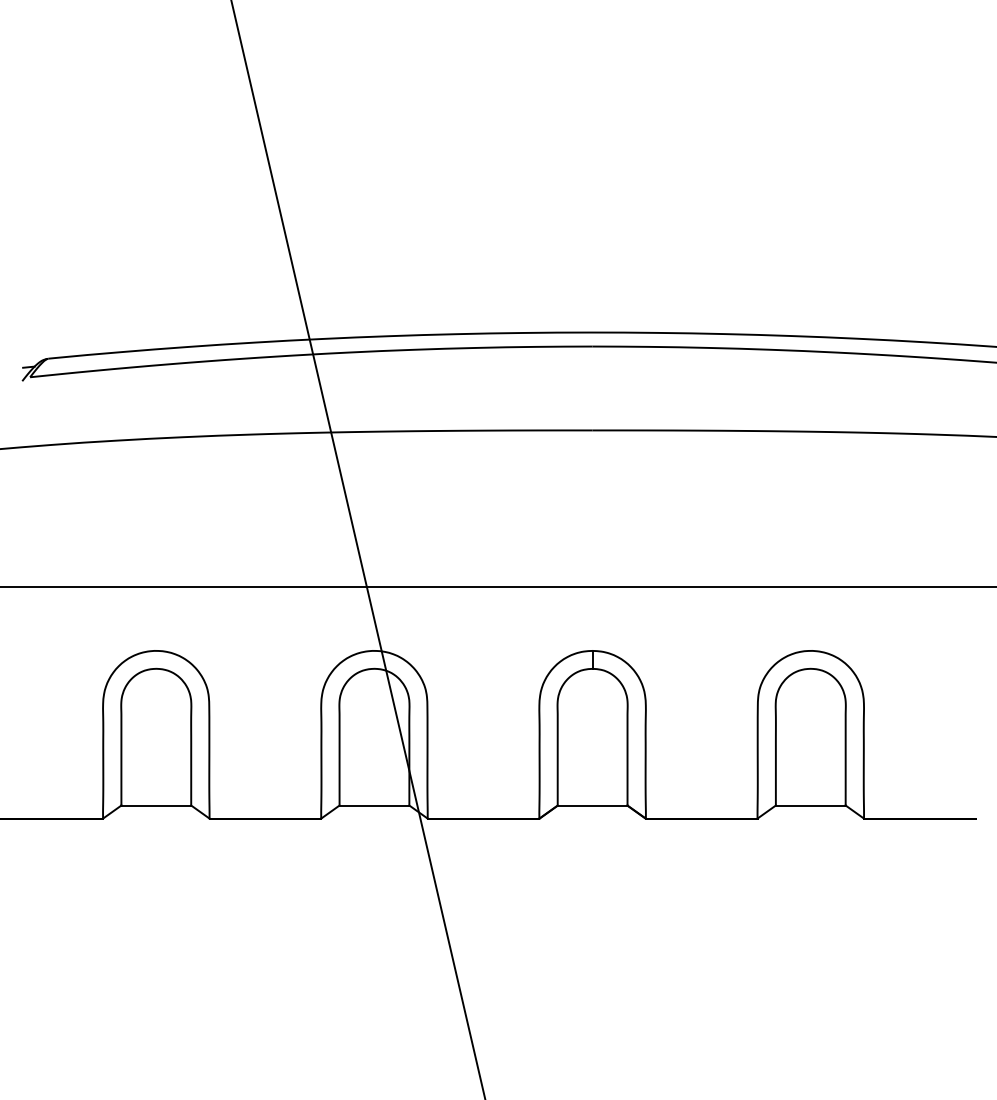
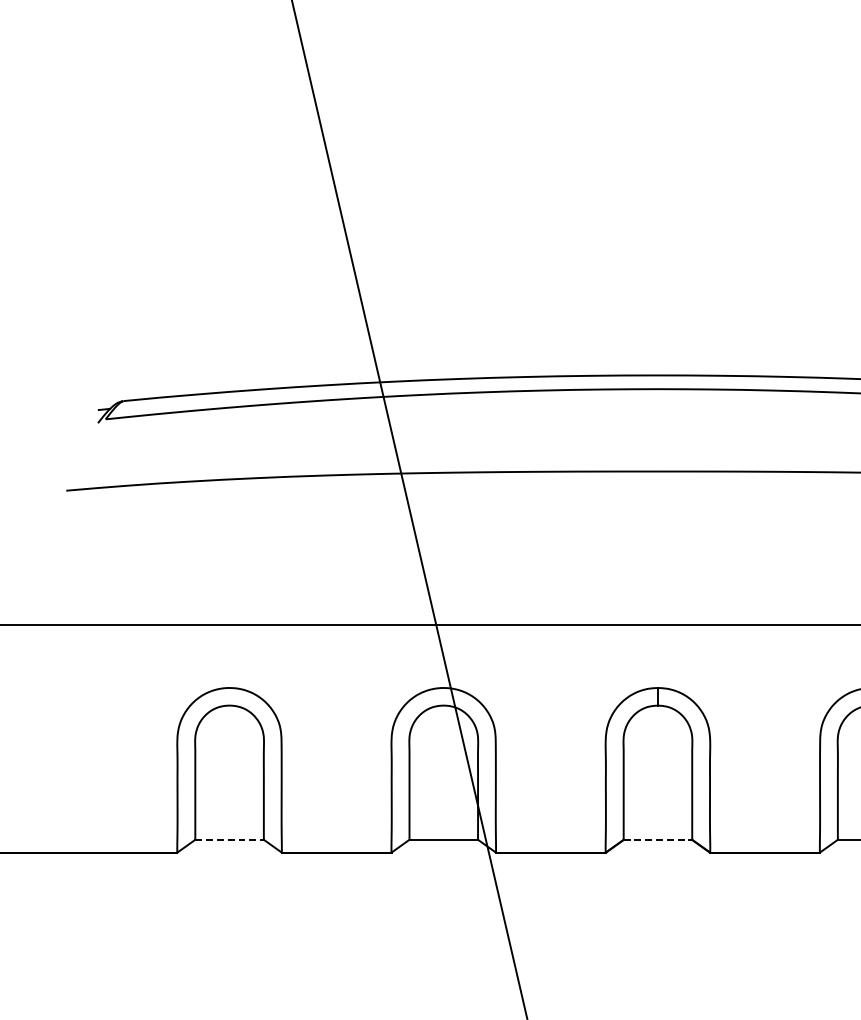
line: (156, 805) -> (229, 839), solid -> dashed
line: (592, 805) -> (657, 839), solid -> dashed

